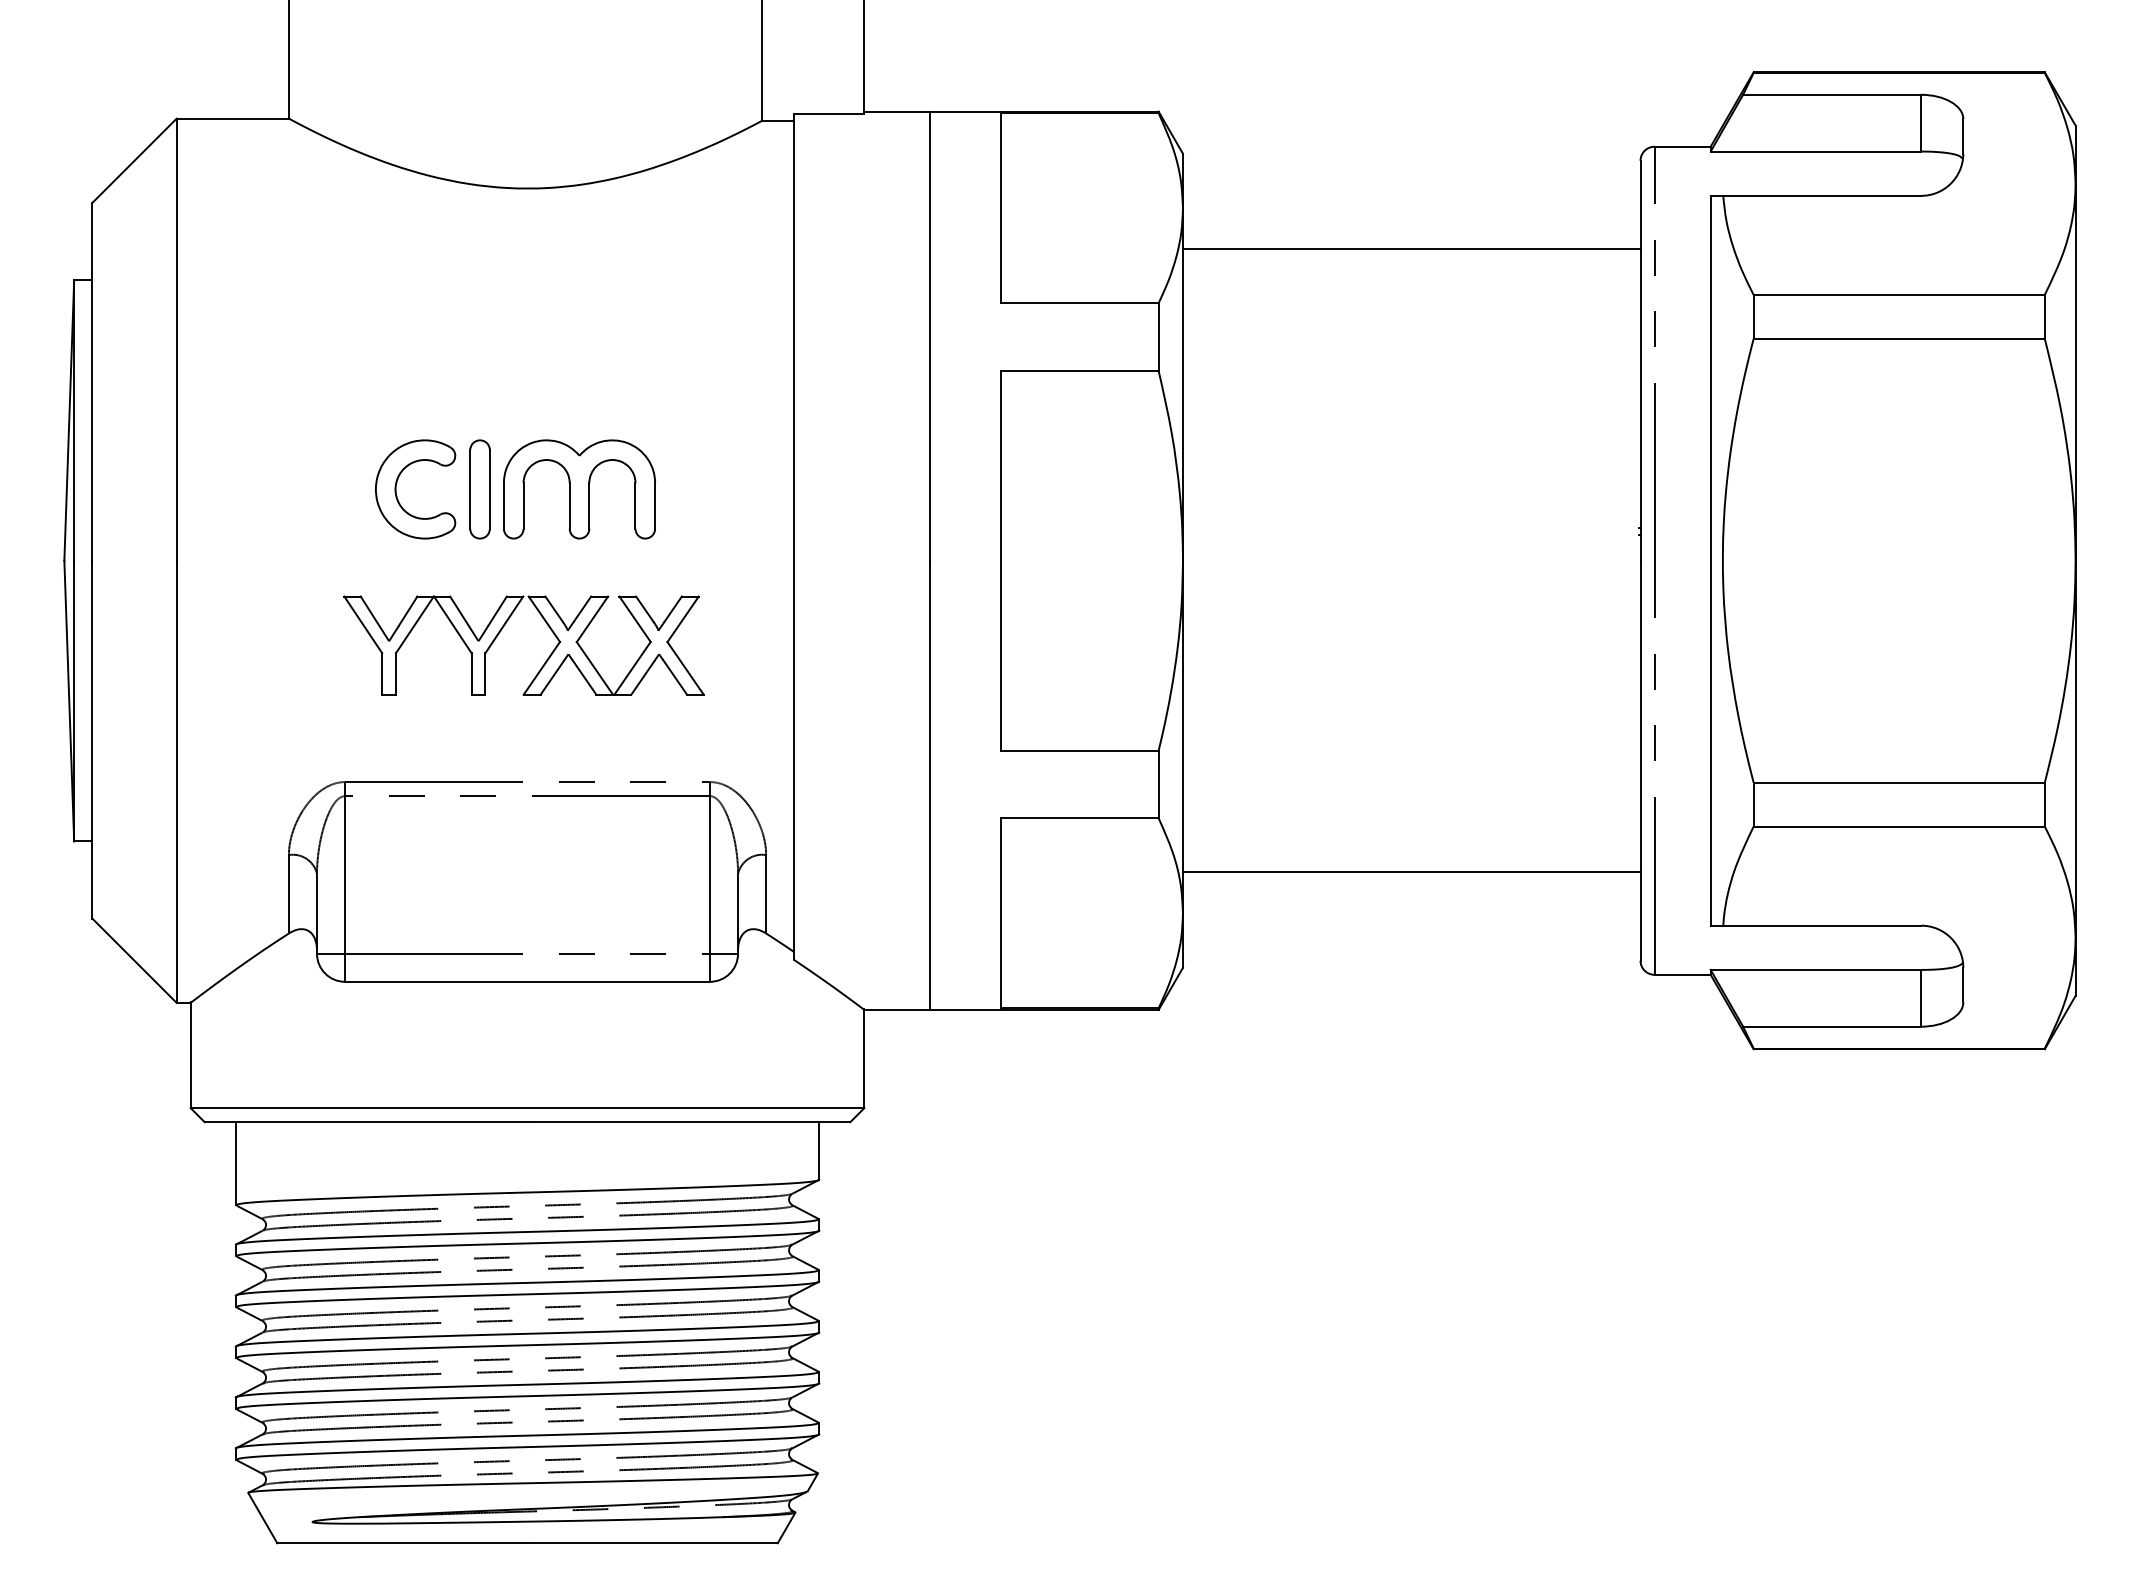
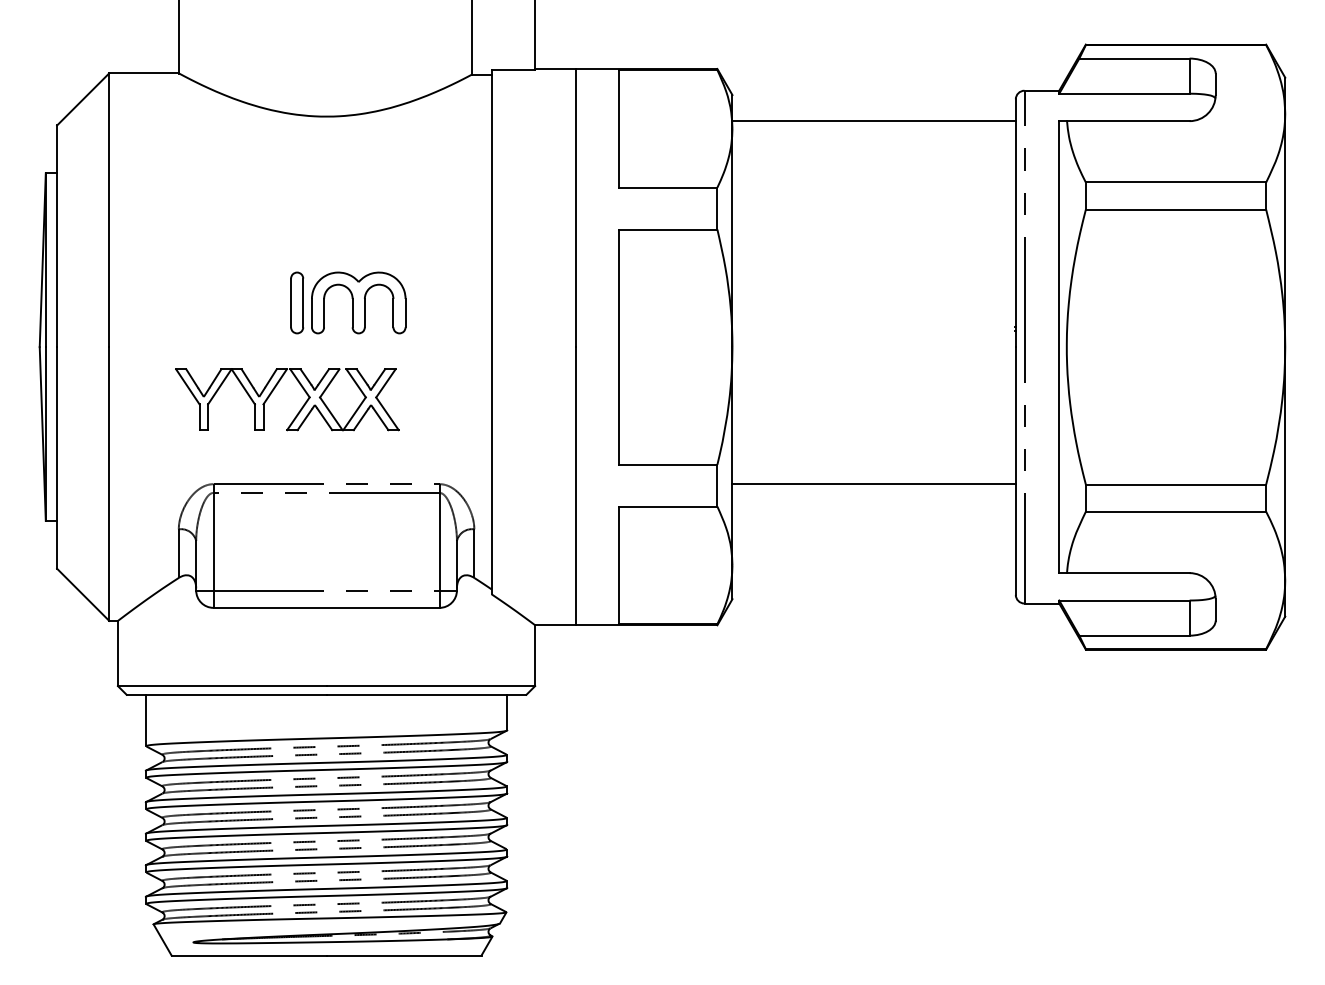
line: (1410, 249) -> (873, 121), moved
part: (398, 483) -> (246, 299), removed
part: (545, 659) -> (300, 408), moved
line: (1410, 873) -> (873, 484), moved

